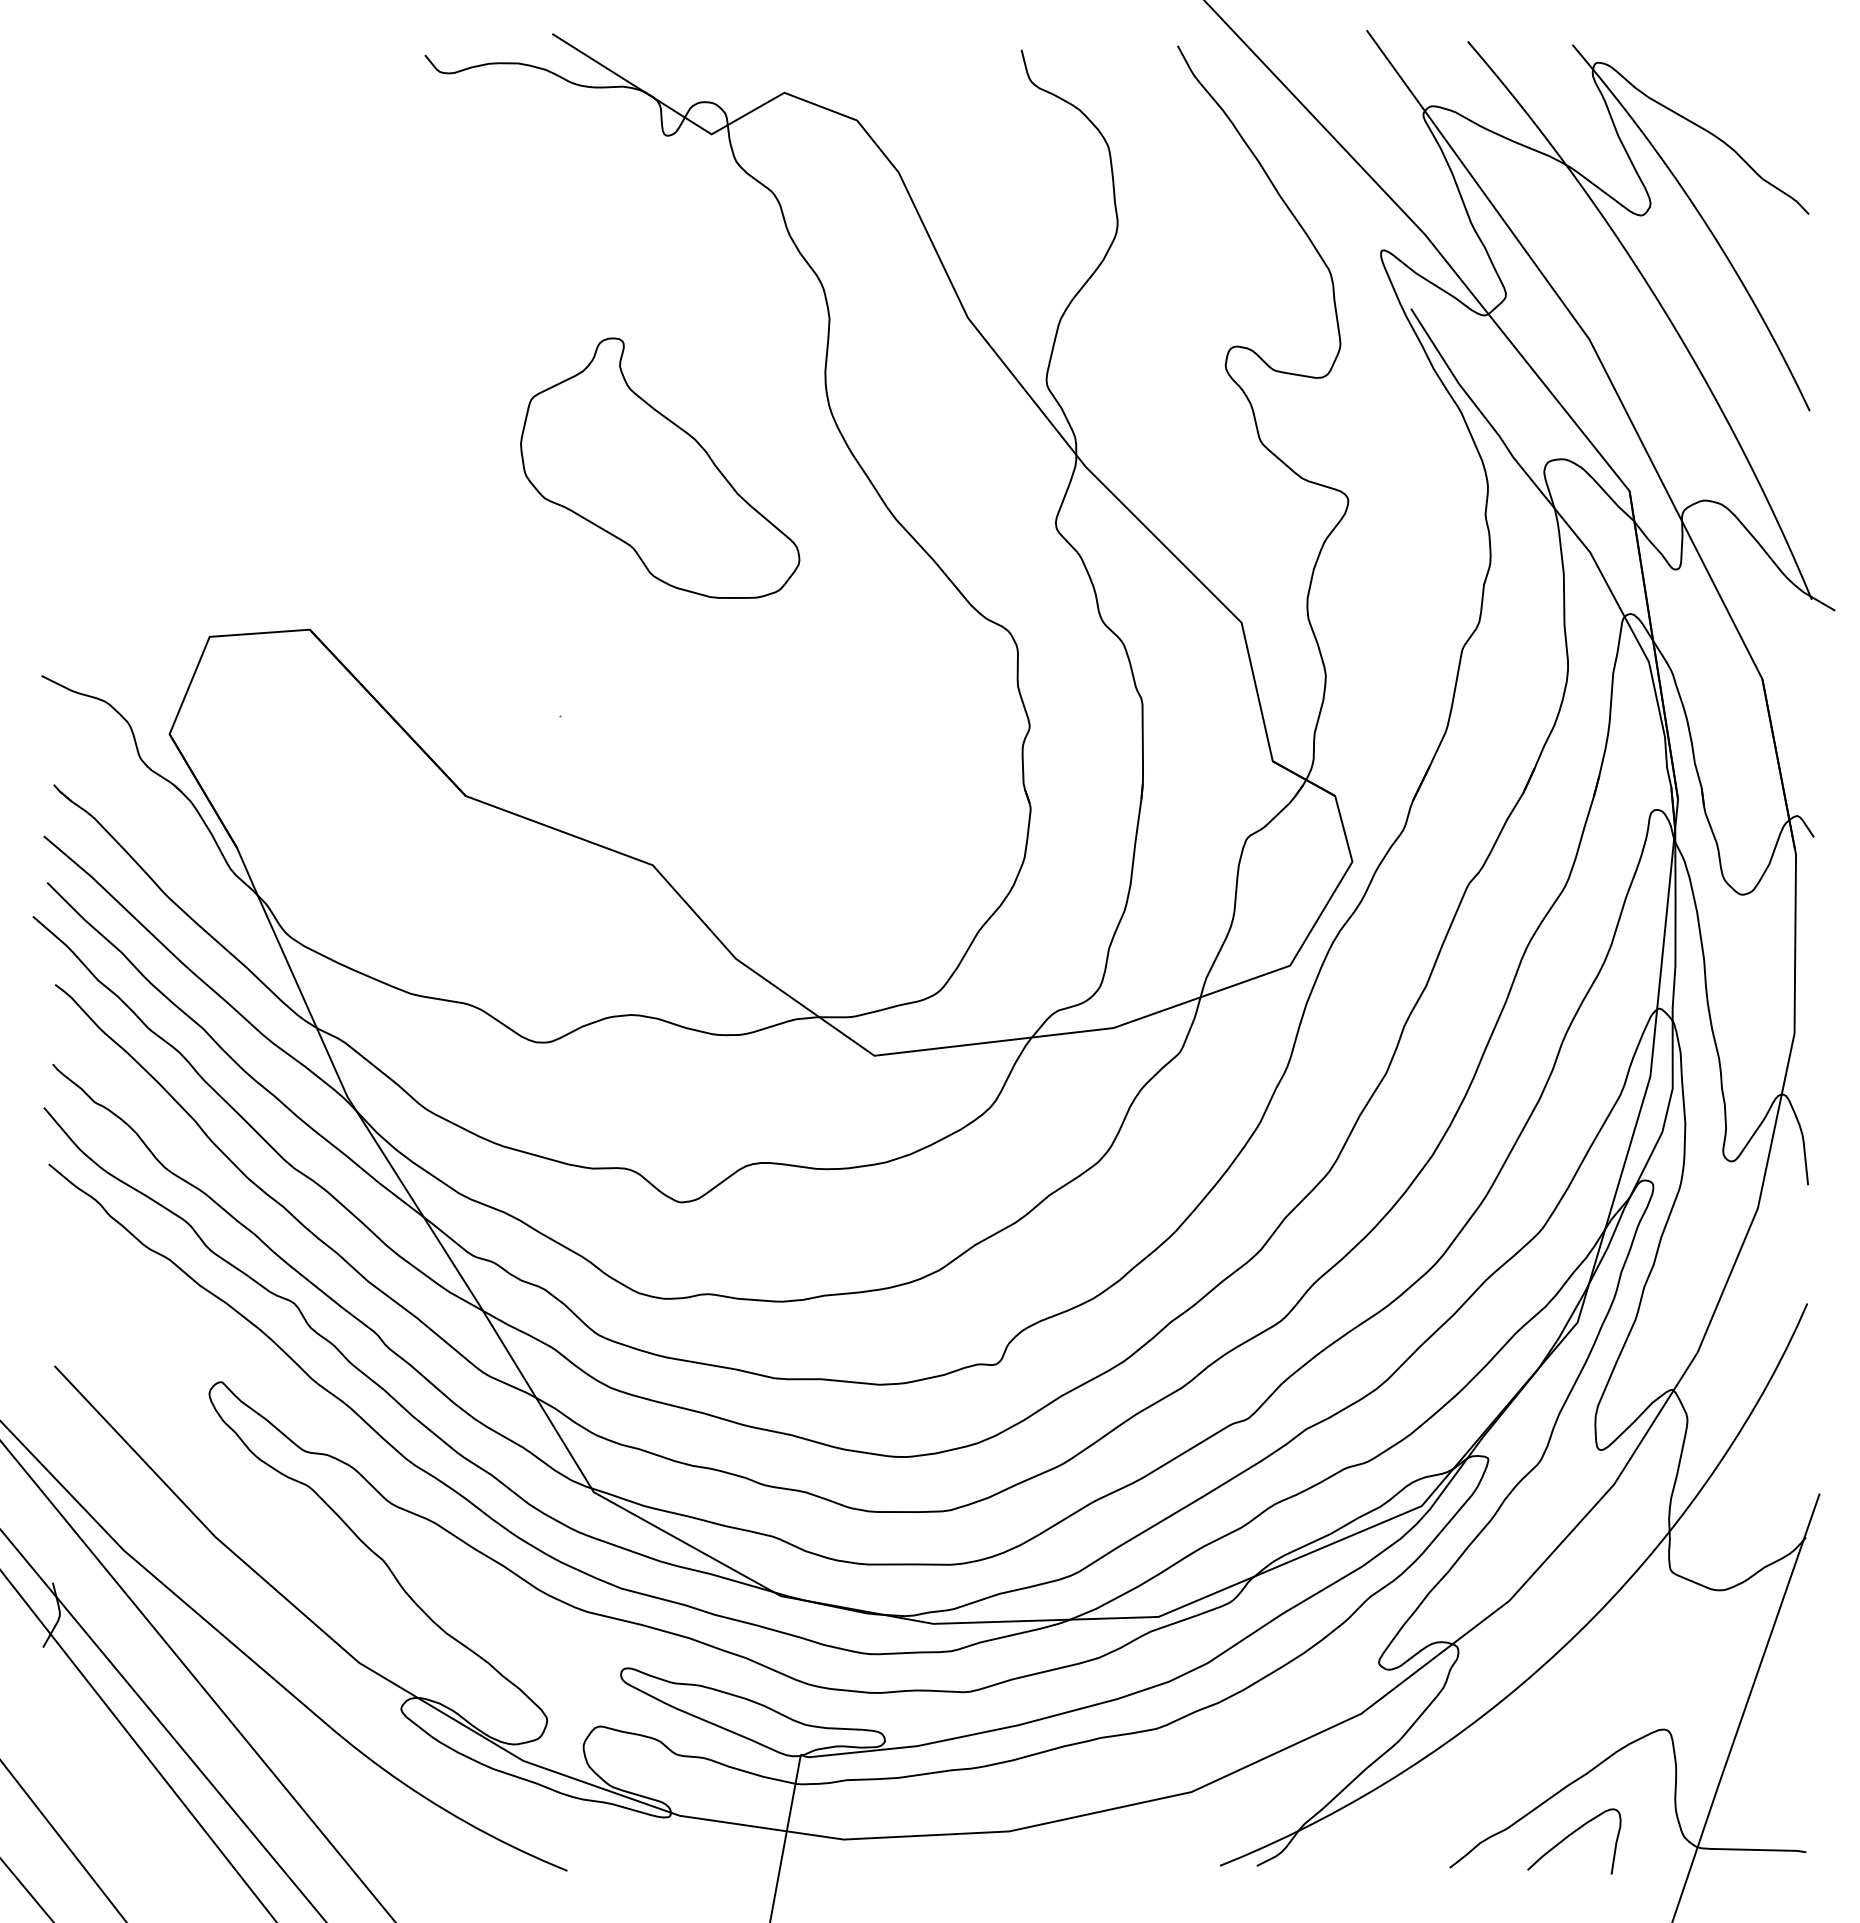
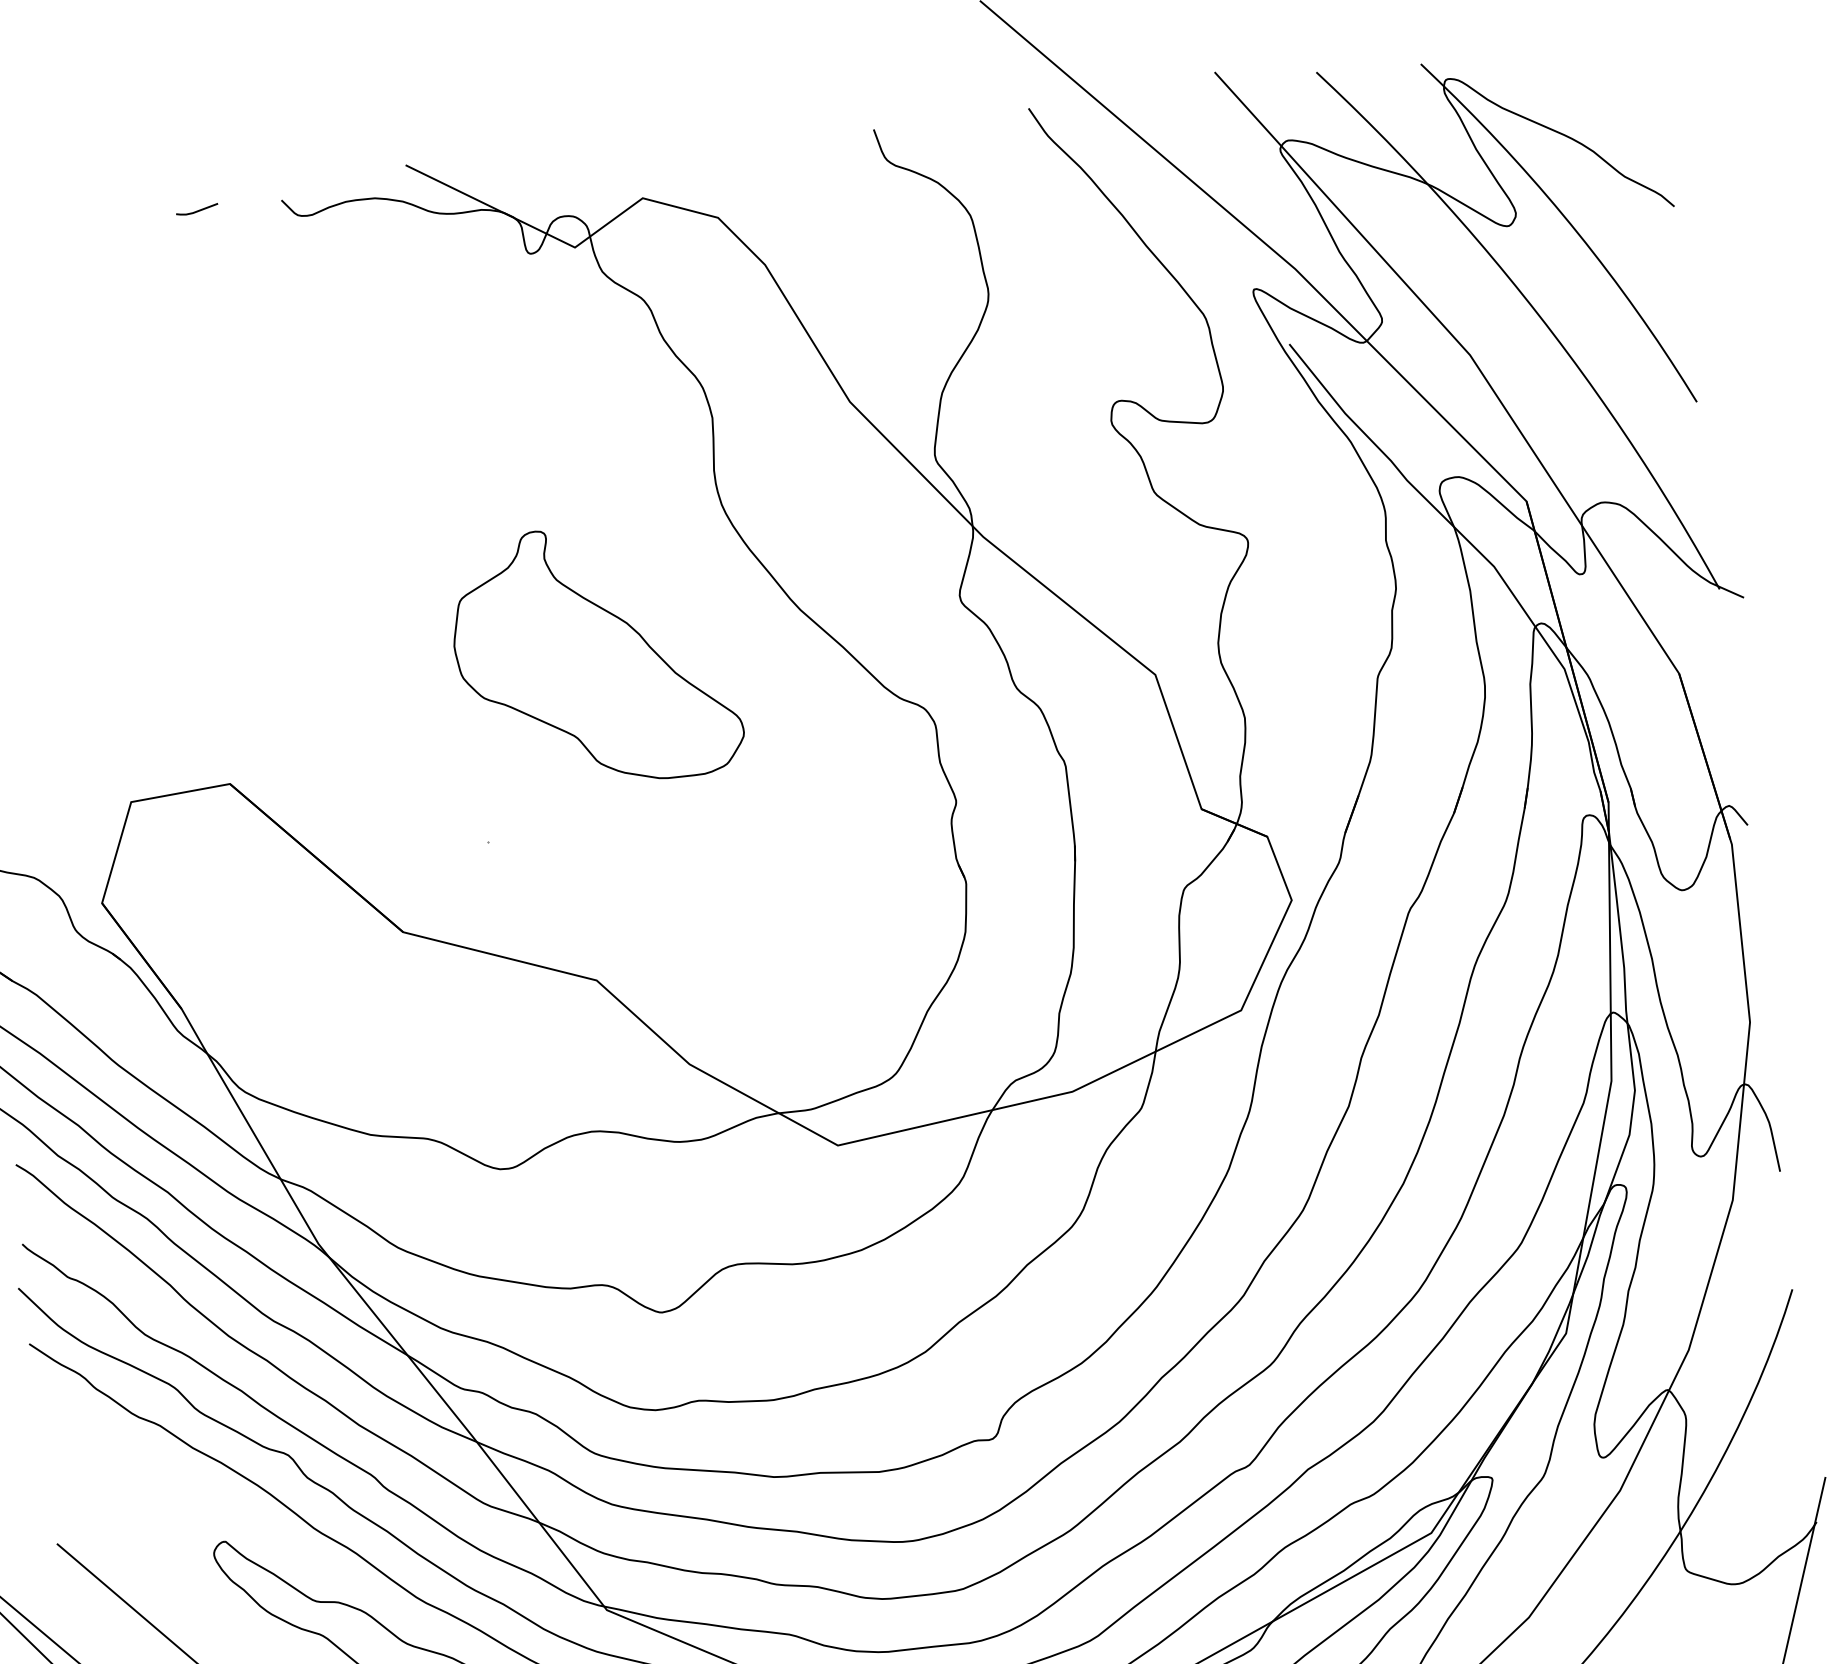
line: (339, 56) -> (196, 210), added
part: (660, 467) -> (595, 654), moved

